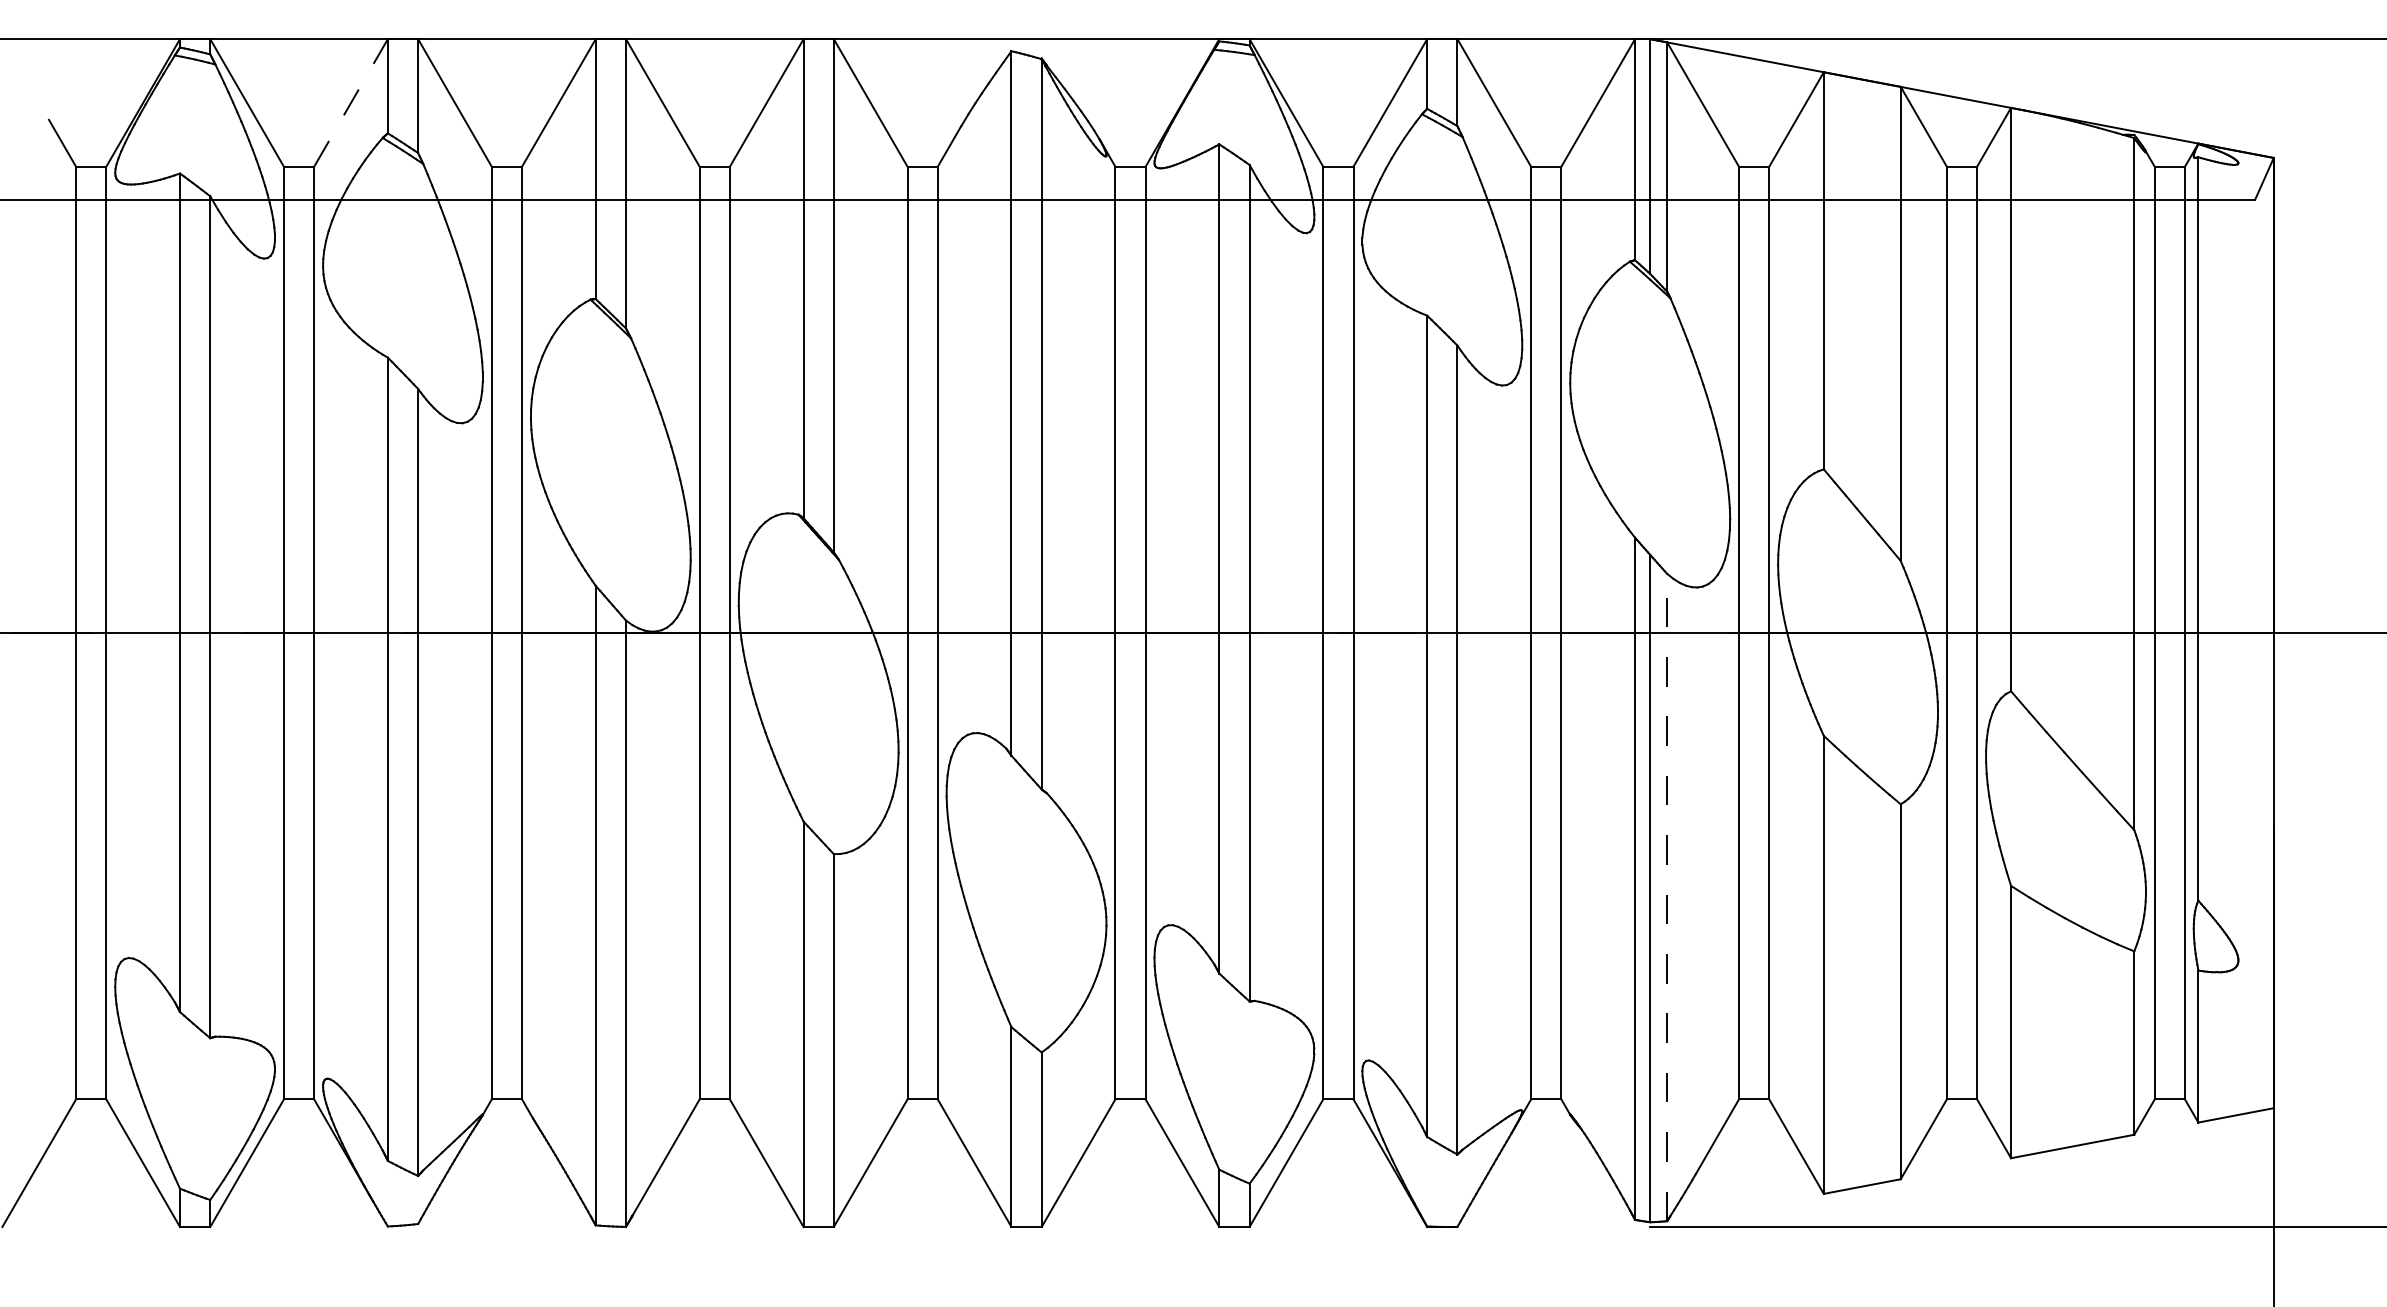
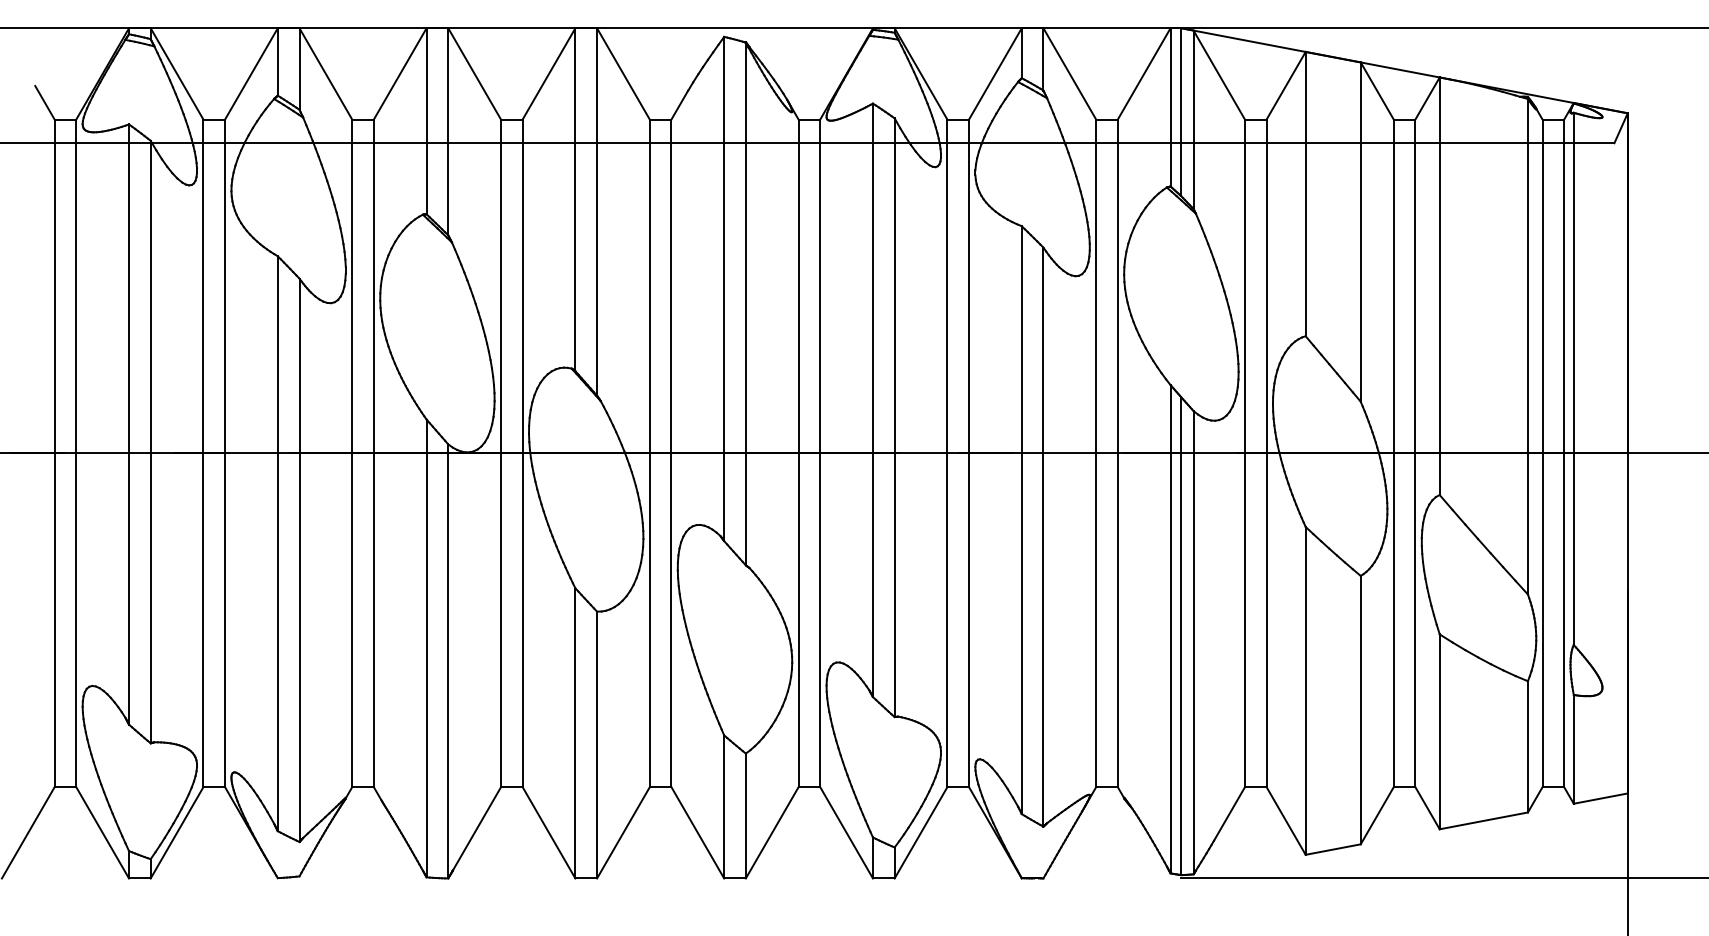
line: (351, 102) -> (251, 73), dashed -> solid
line: (1667, 897) -> (1193, 642), dashed -> solid

